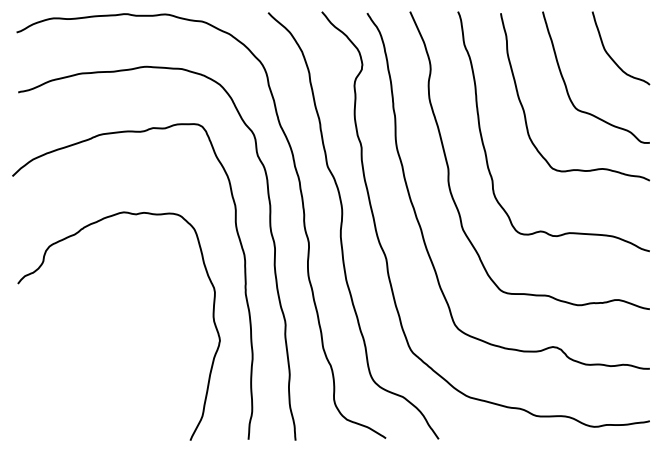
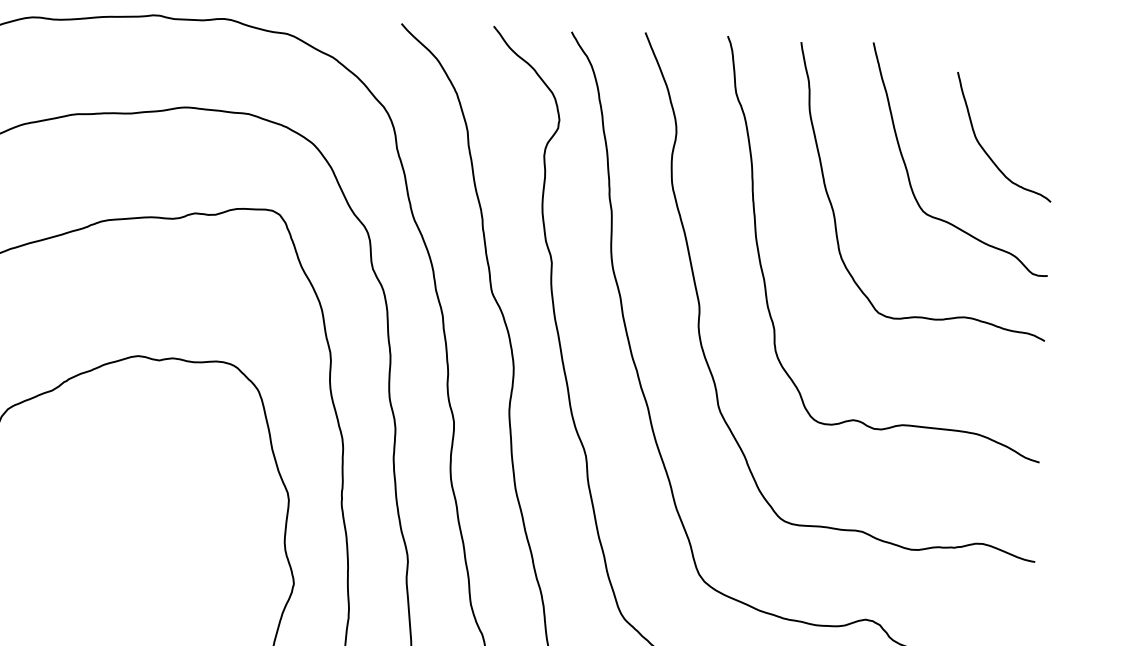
curve: (610, 55) -> (985, 148), moved

